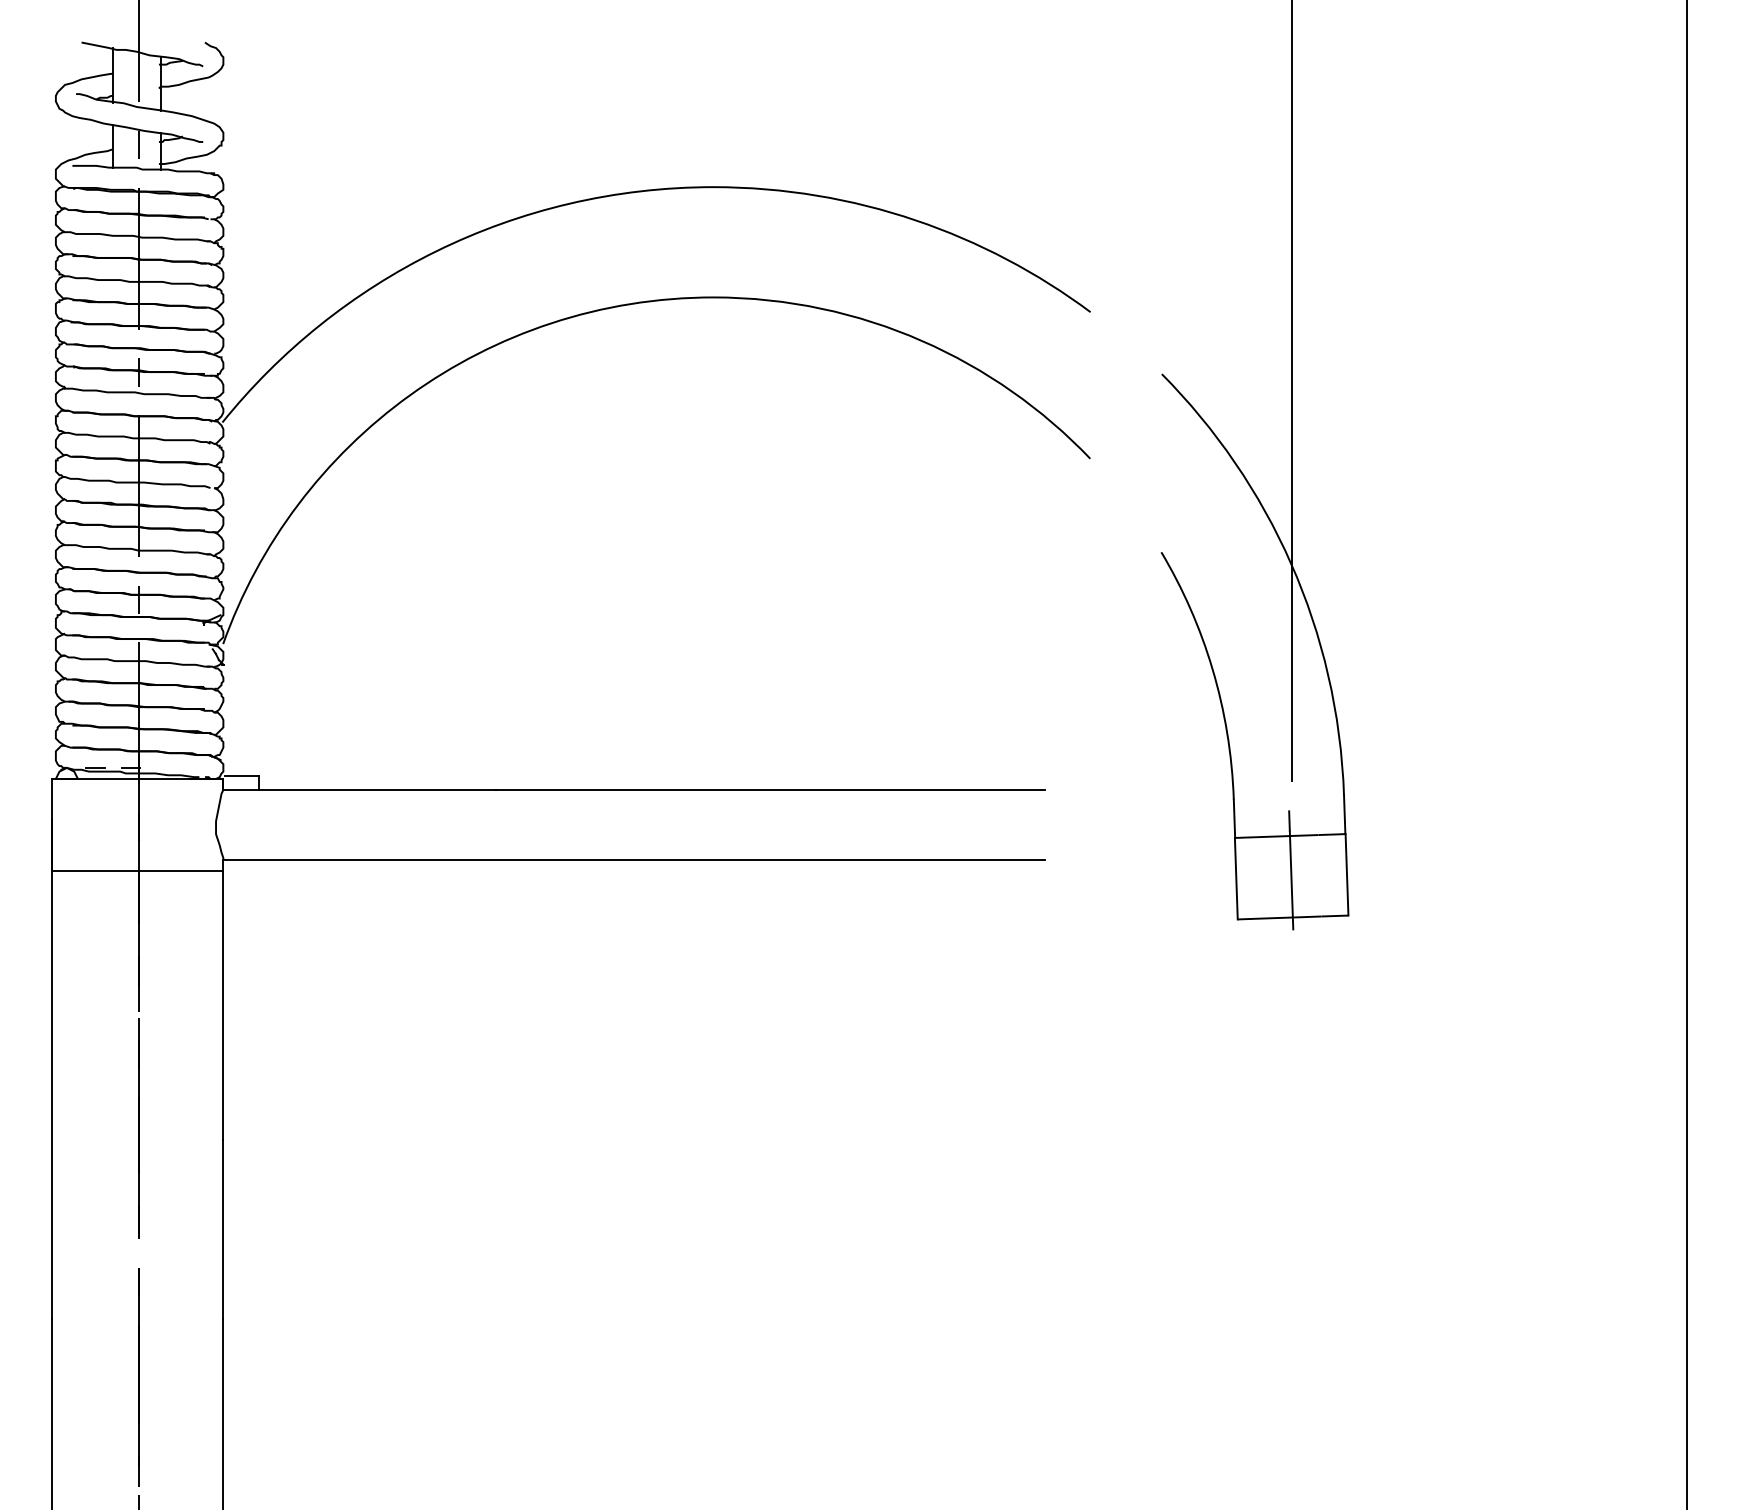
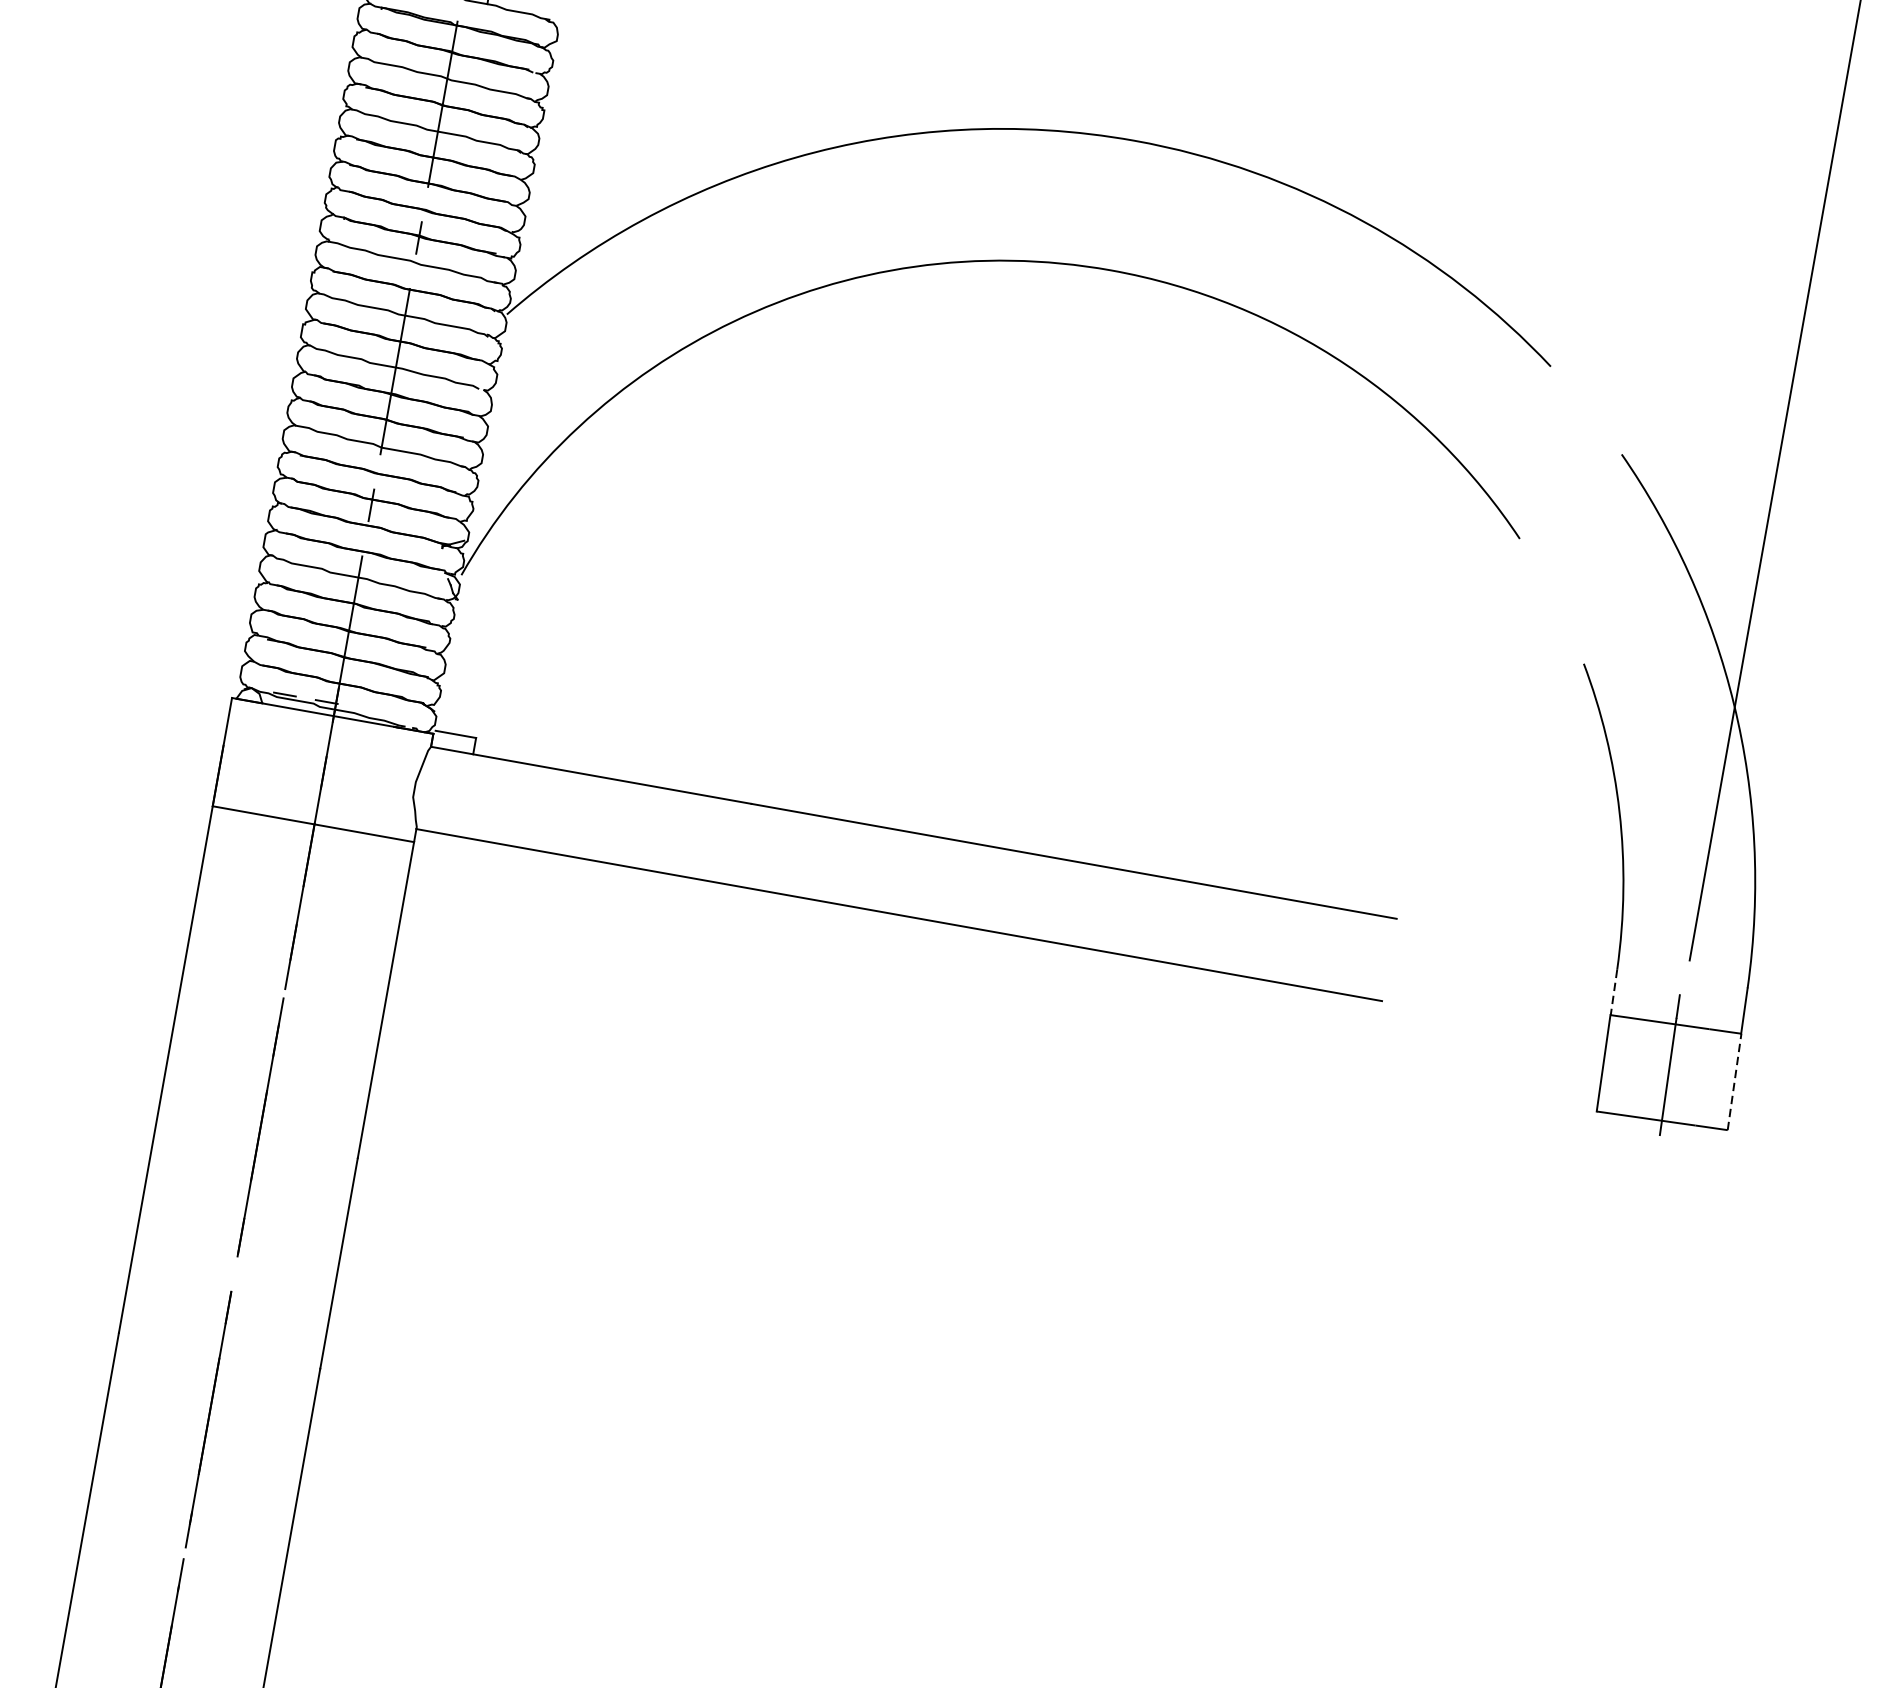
line: (1234, 819) -> (1613, 993), solid -> dashed
line: (1347, 874) -> (1735, 1081), solid -> dashed

